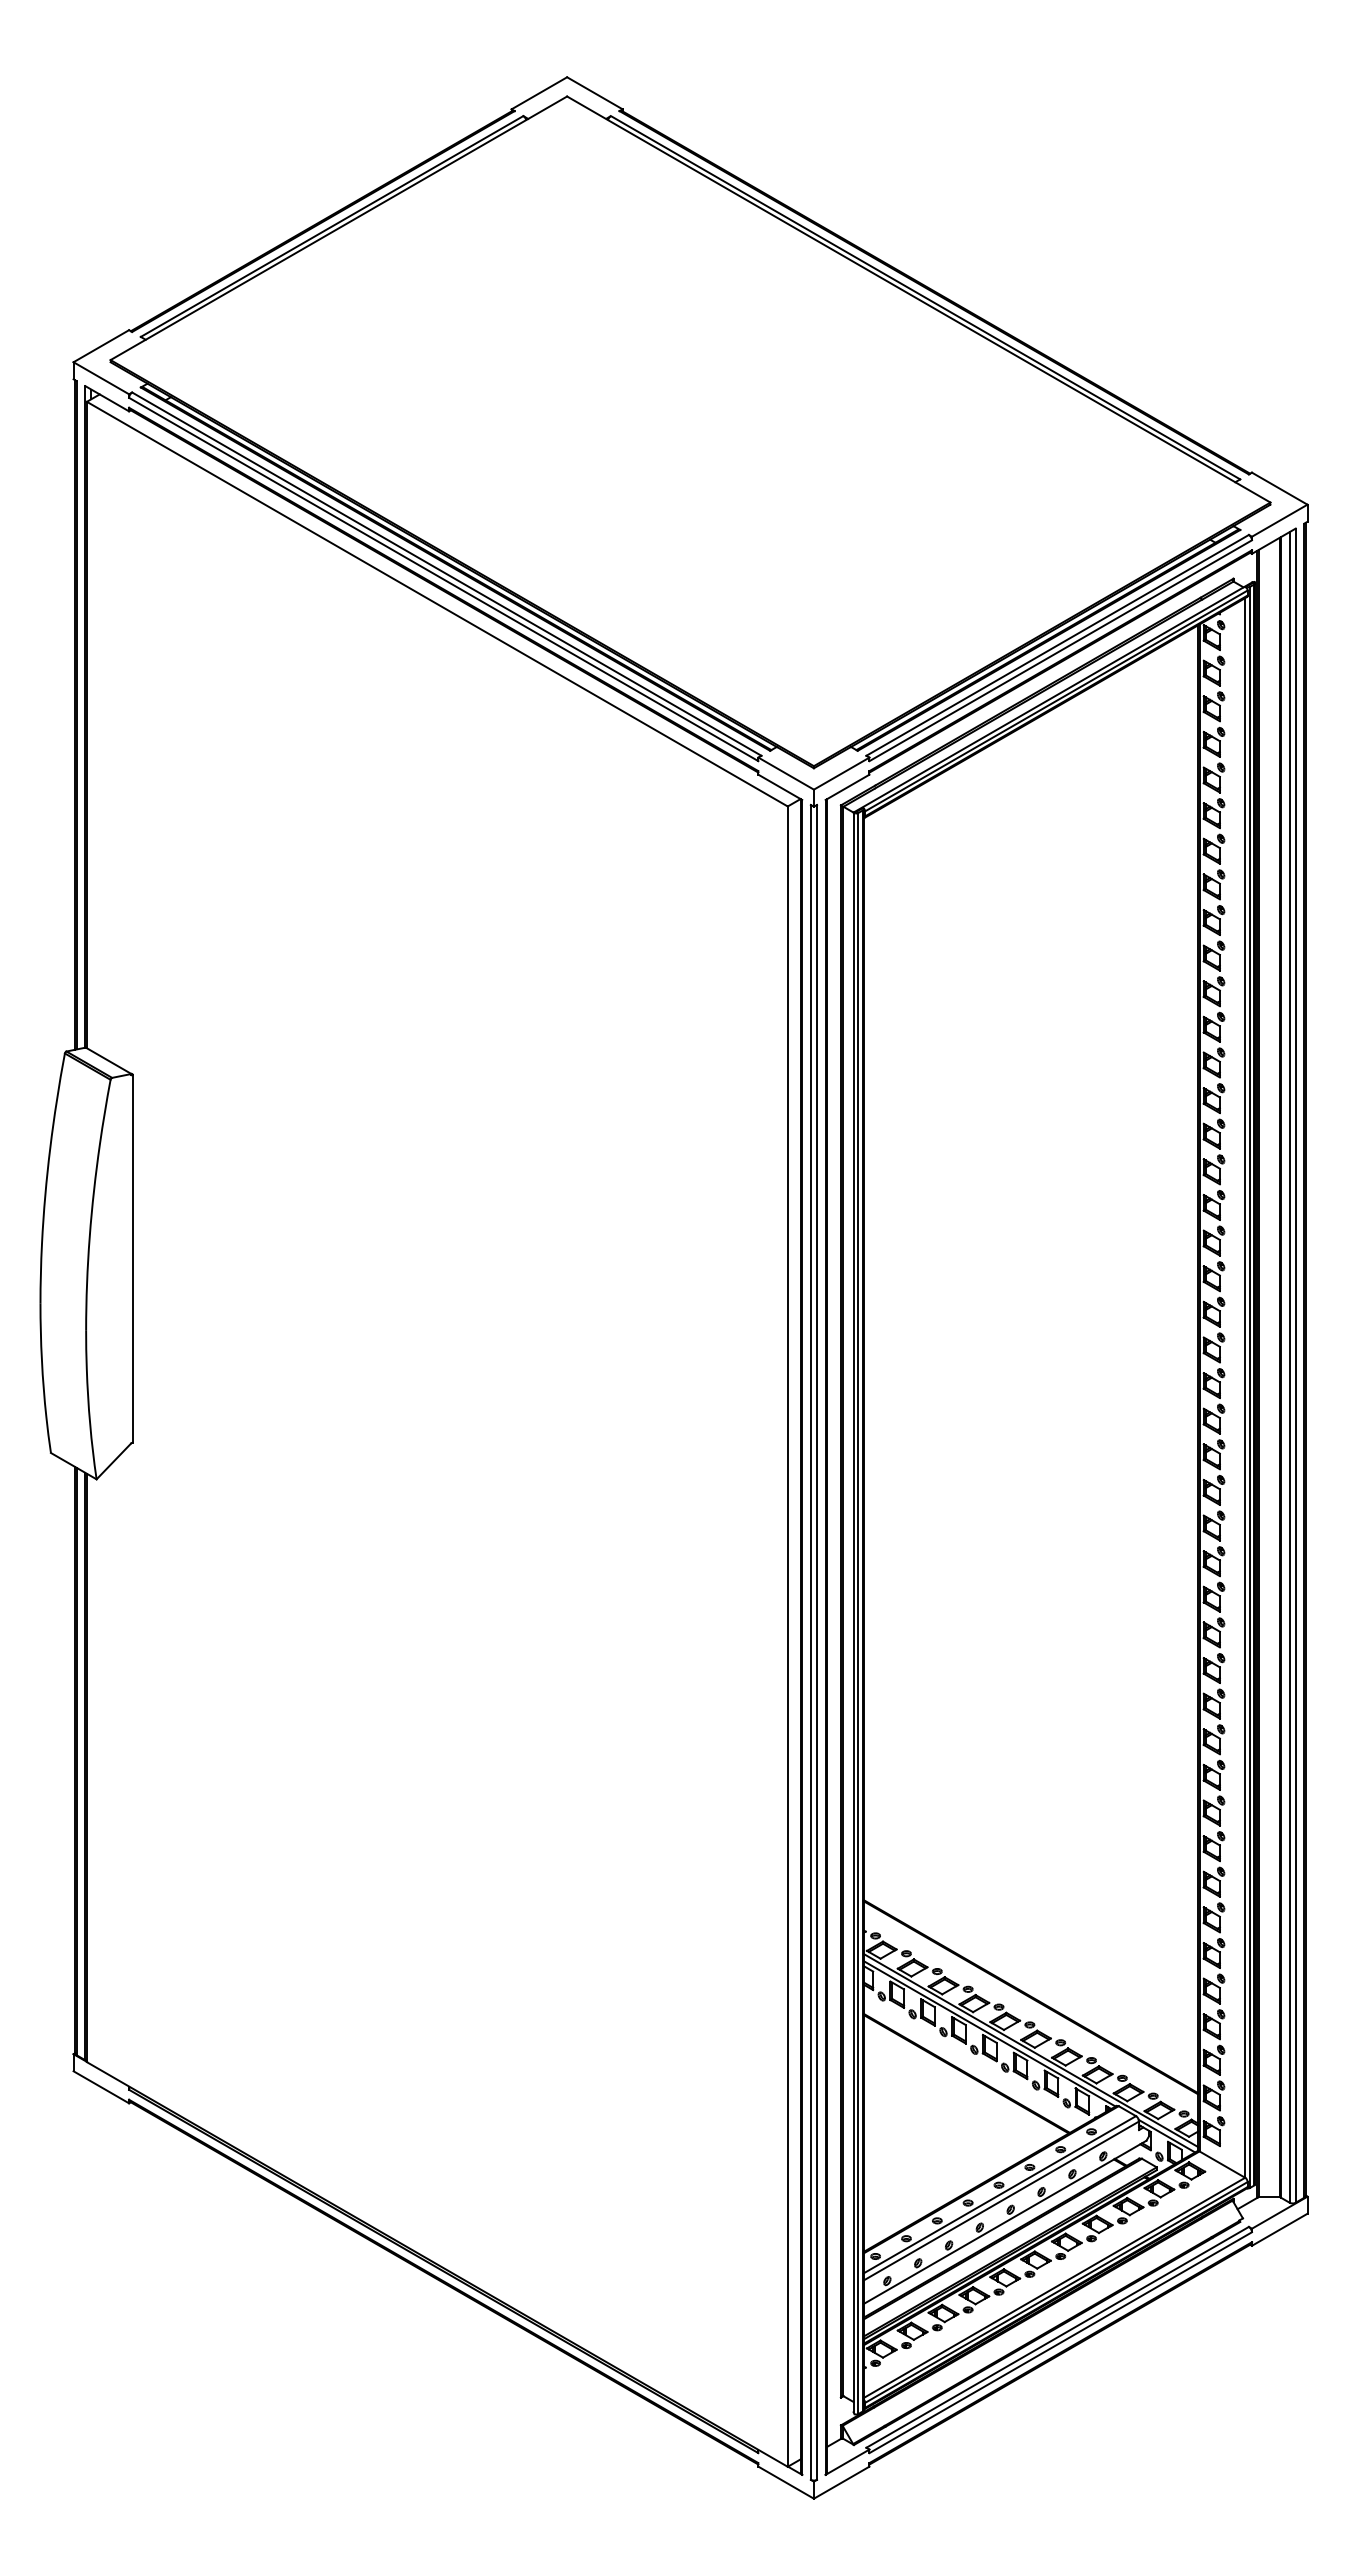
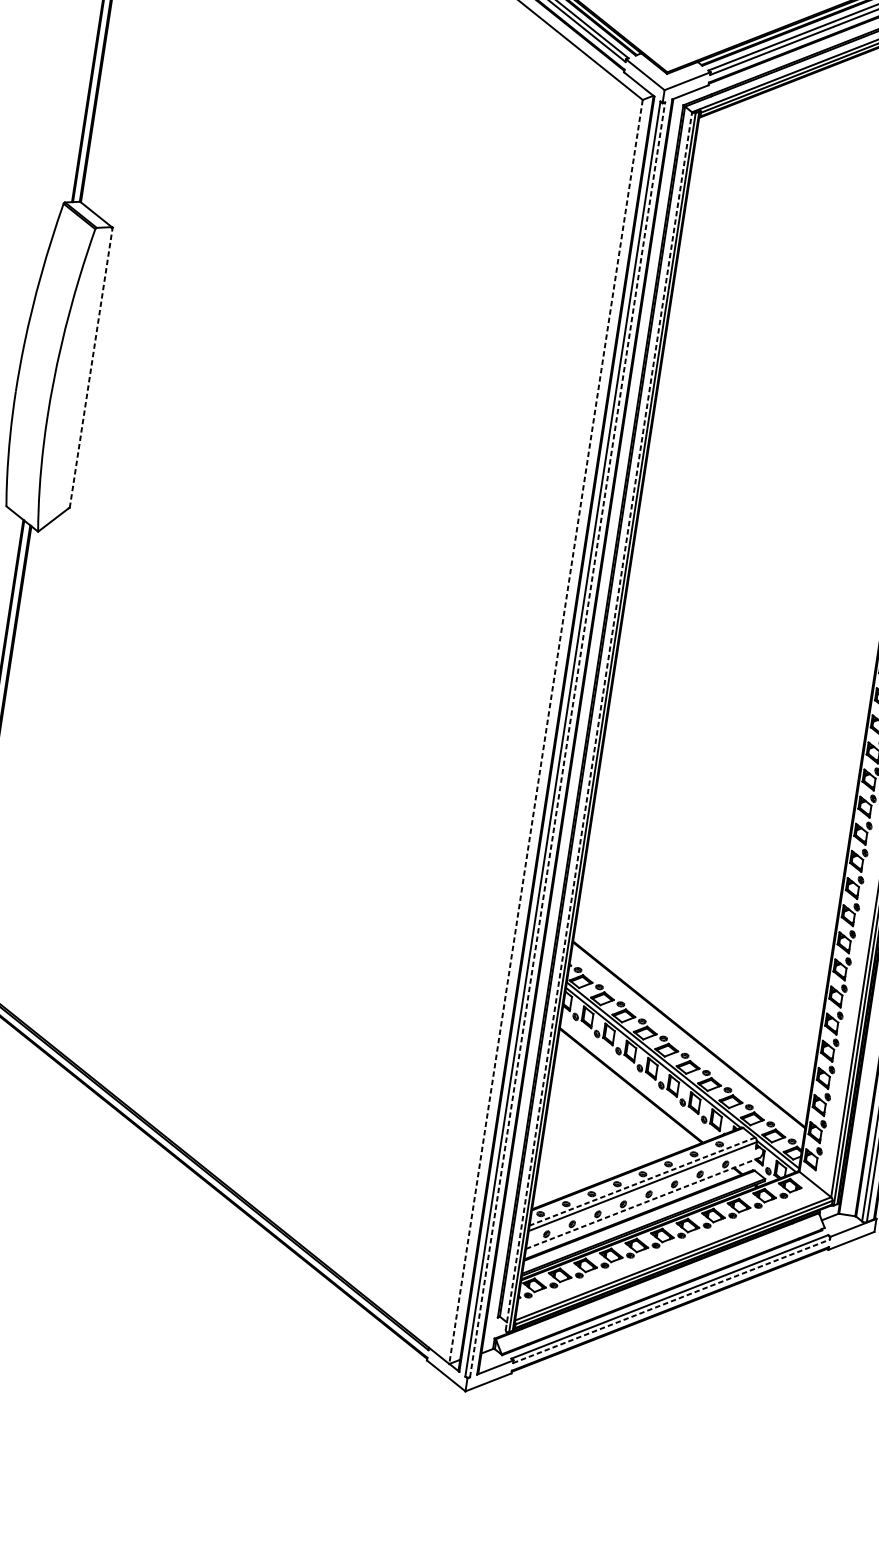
line: (132, 1258) -> (91, 367), solid -> dashed
line: (853, 1612) -> (598, 721), solid -> dashed
line: (787, 1637) -> (545, 732), solid -> dashed
line: (817, 1641) -> (568, 739), solid -> dashed
line: (999, 2195) -> (642, 1182), solid -> dashed
line: (1005, 2222) -> (643, 1203), solid -> dashed
line: (1060, 2342) -> (671, 1301), solid -> dashed

